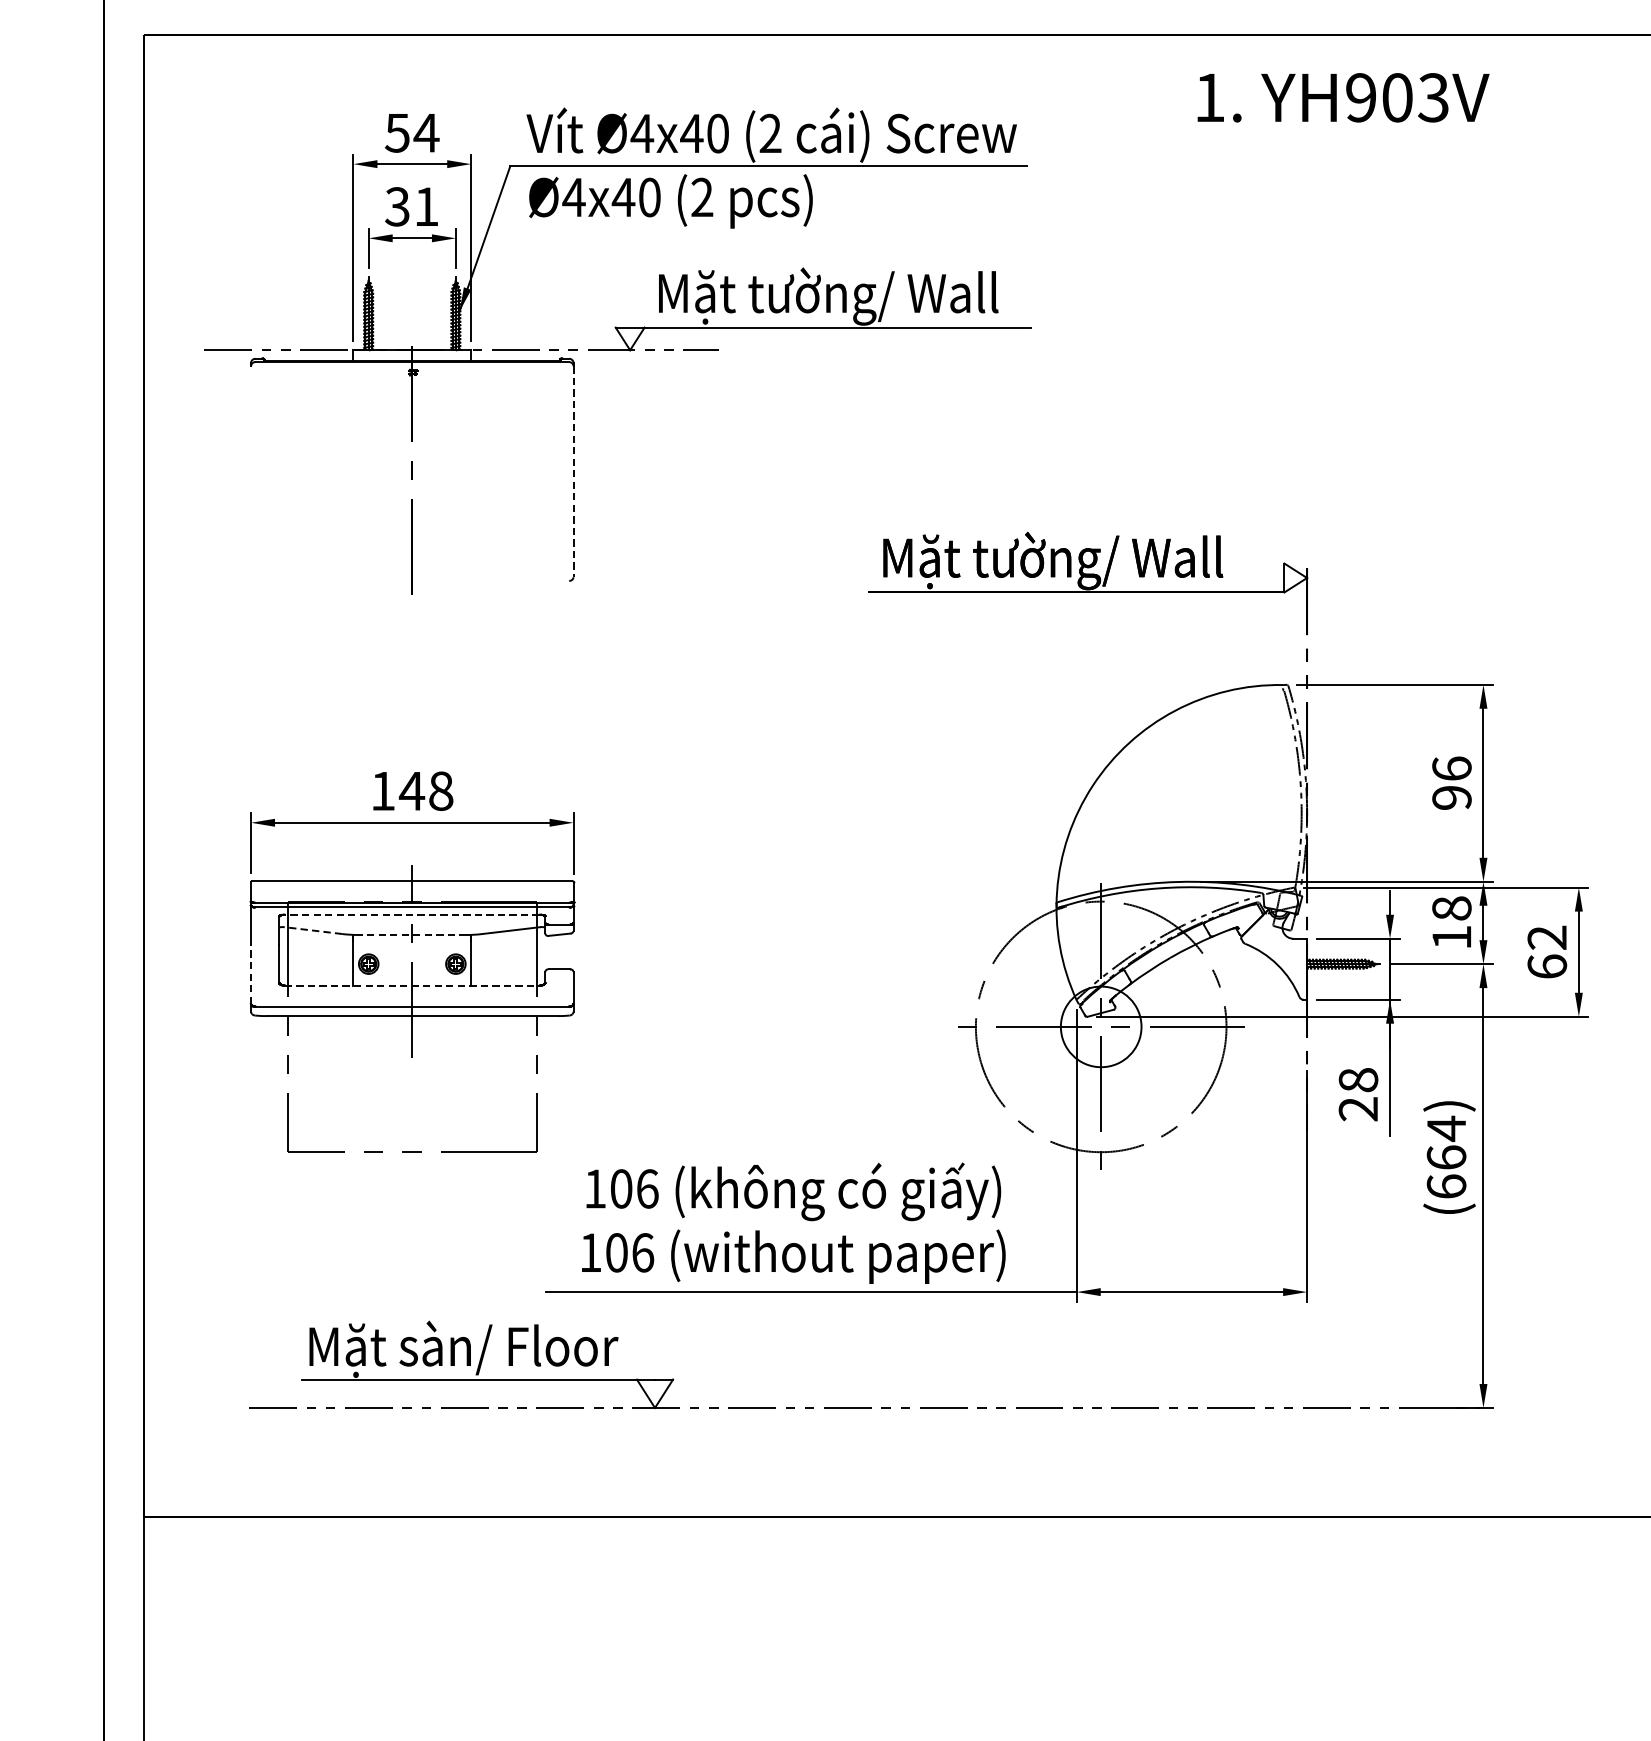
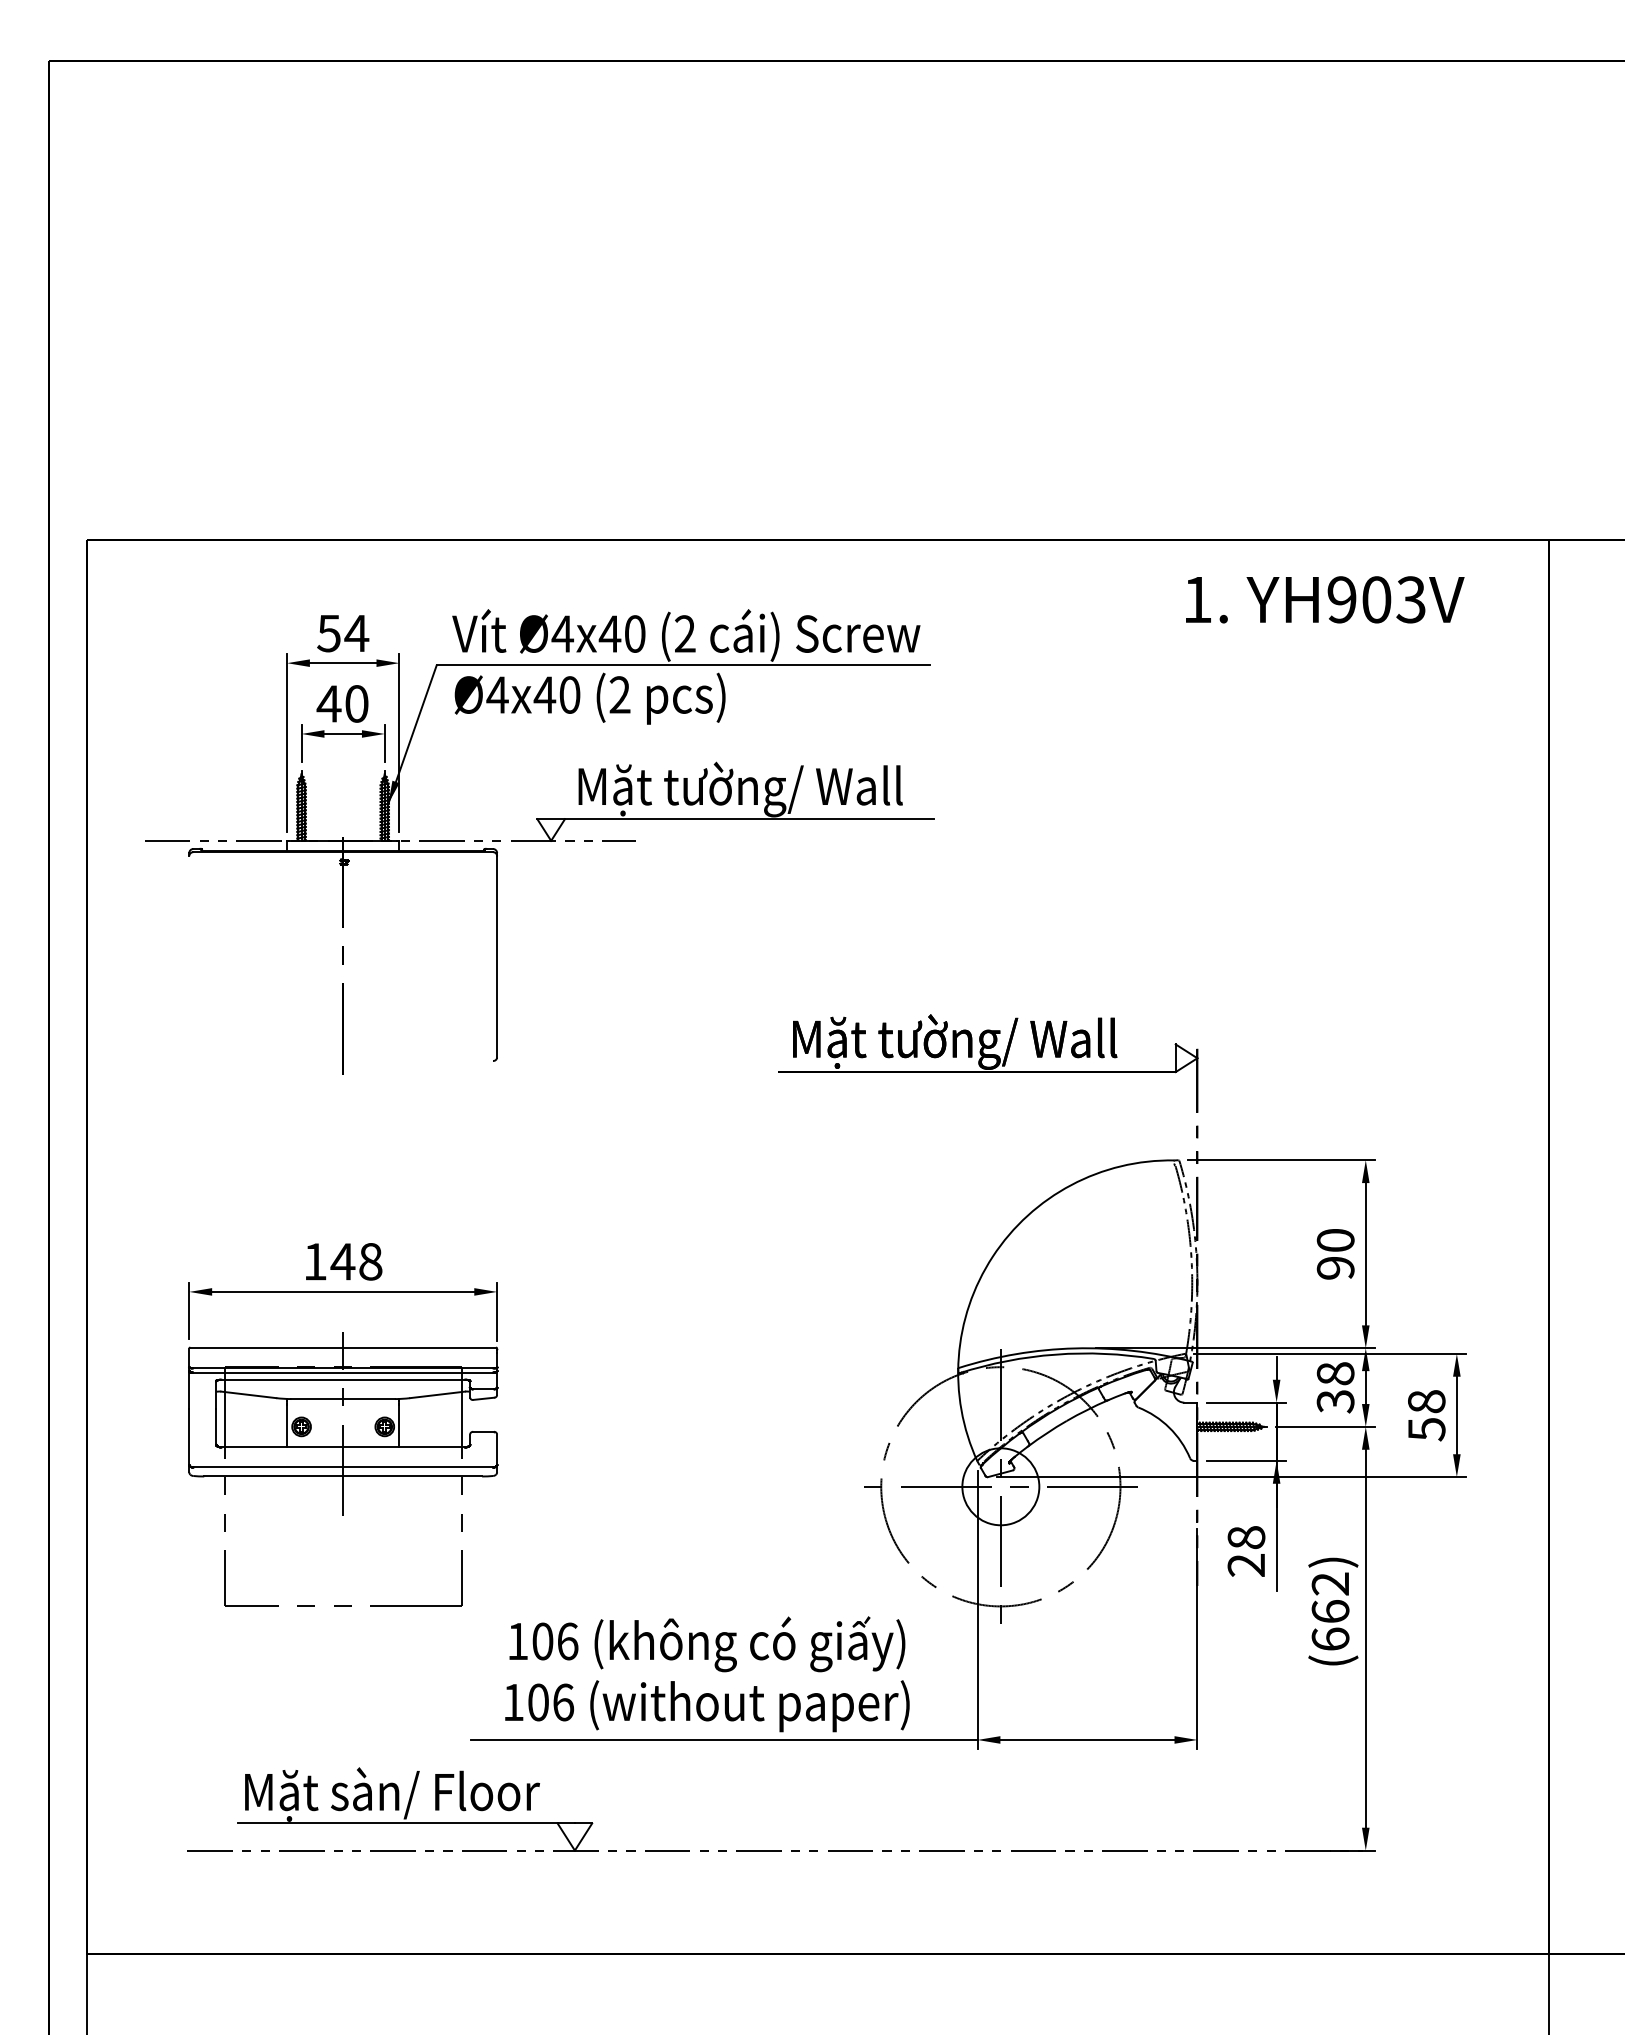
text: (1343, 97) -> (1325, 599), moved
text: (411, 206) -> (342, 703), 31 -> 40
line: (573, 471) -> (497, 956), dashed -> solid
text: (1451, 767) -> (1335, 1239), 96 -> 90
line: (412, 914) -> (343, 1379), dashed -> solid
line: (313, 930) -> (248, 1394), dashed -> solid
line: (412, 935) -> (343, 1399), dashed -> solid
text: (1451, 937) -> (1335, 1401), 18 -> 38
text: (1547, 952) -> (1426, 1415), 62 -> 58
line: (251, 974) -> (189, 1436), dashed -> solid
line: (412, 985) -> (343, 1447), dashed -> solid
text: (1445, 1128) -> (1329, 1583), (664) -> (662)

